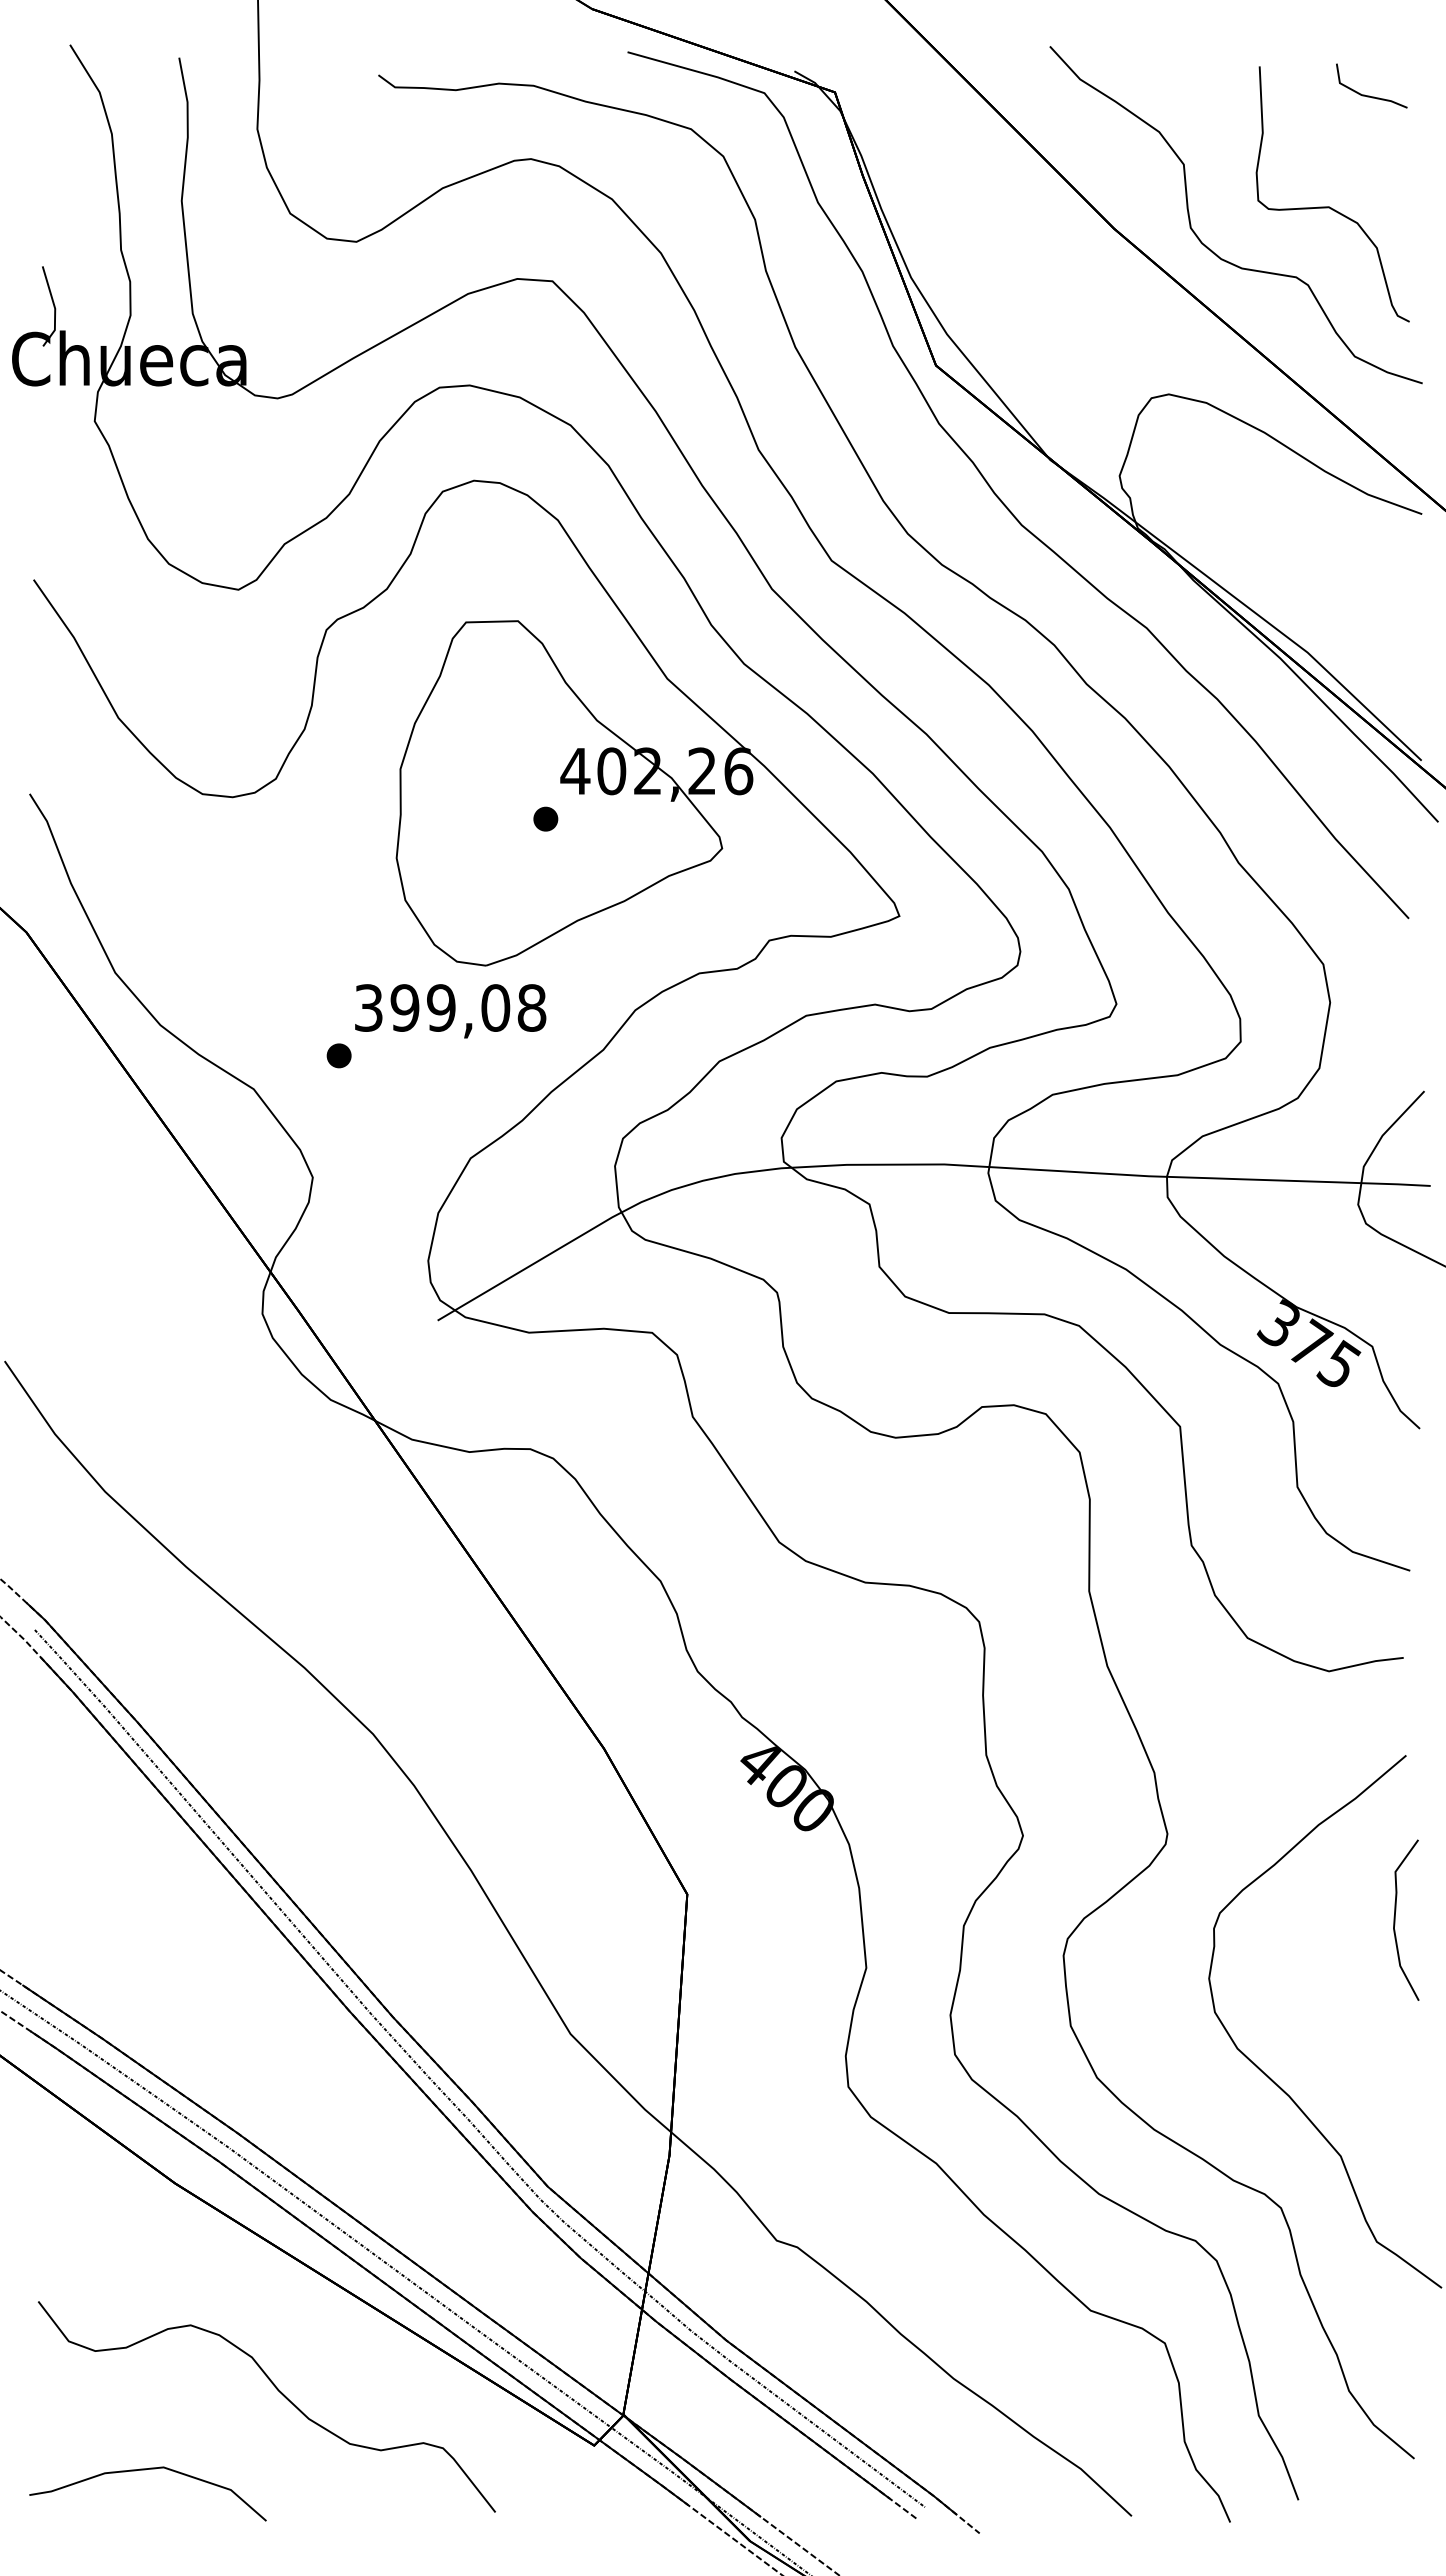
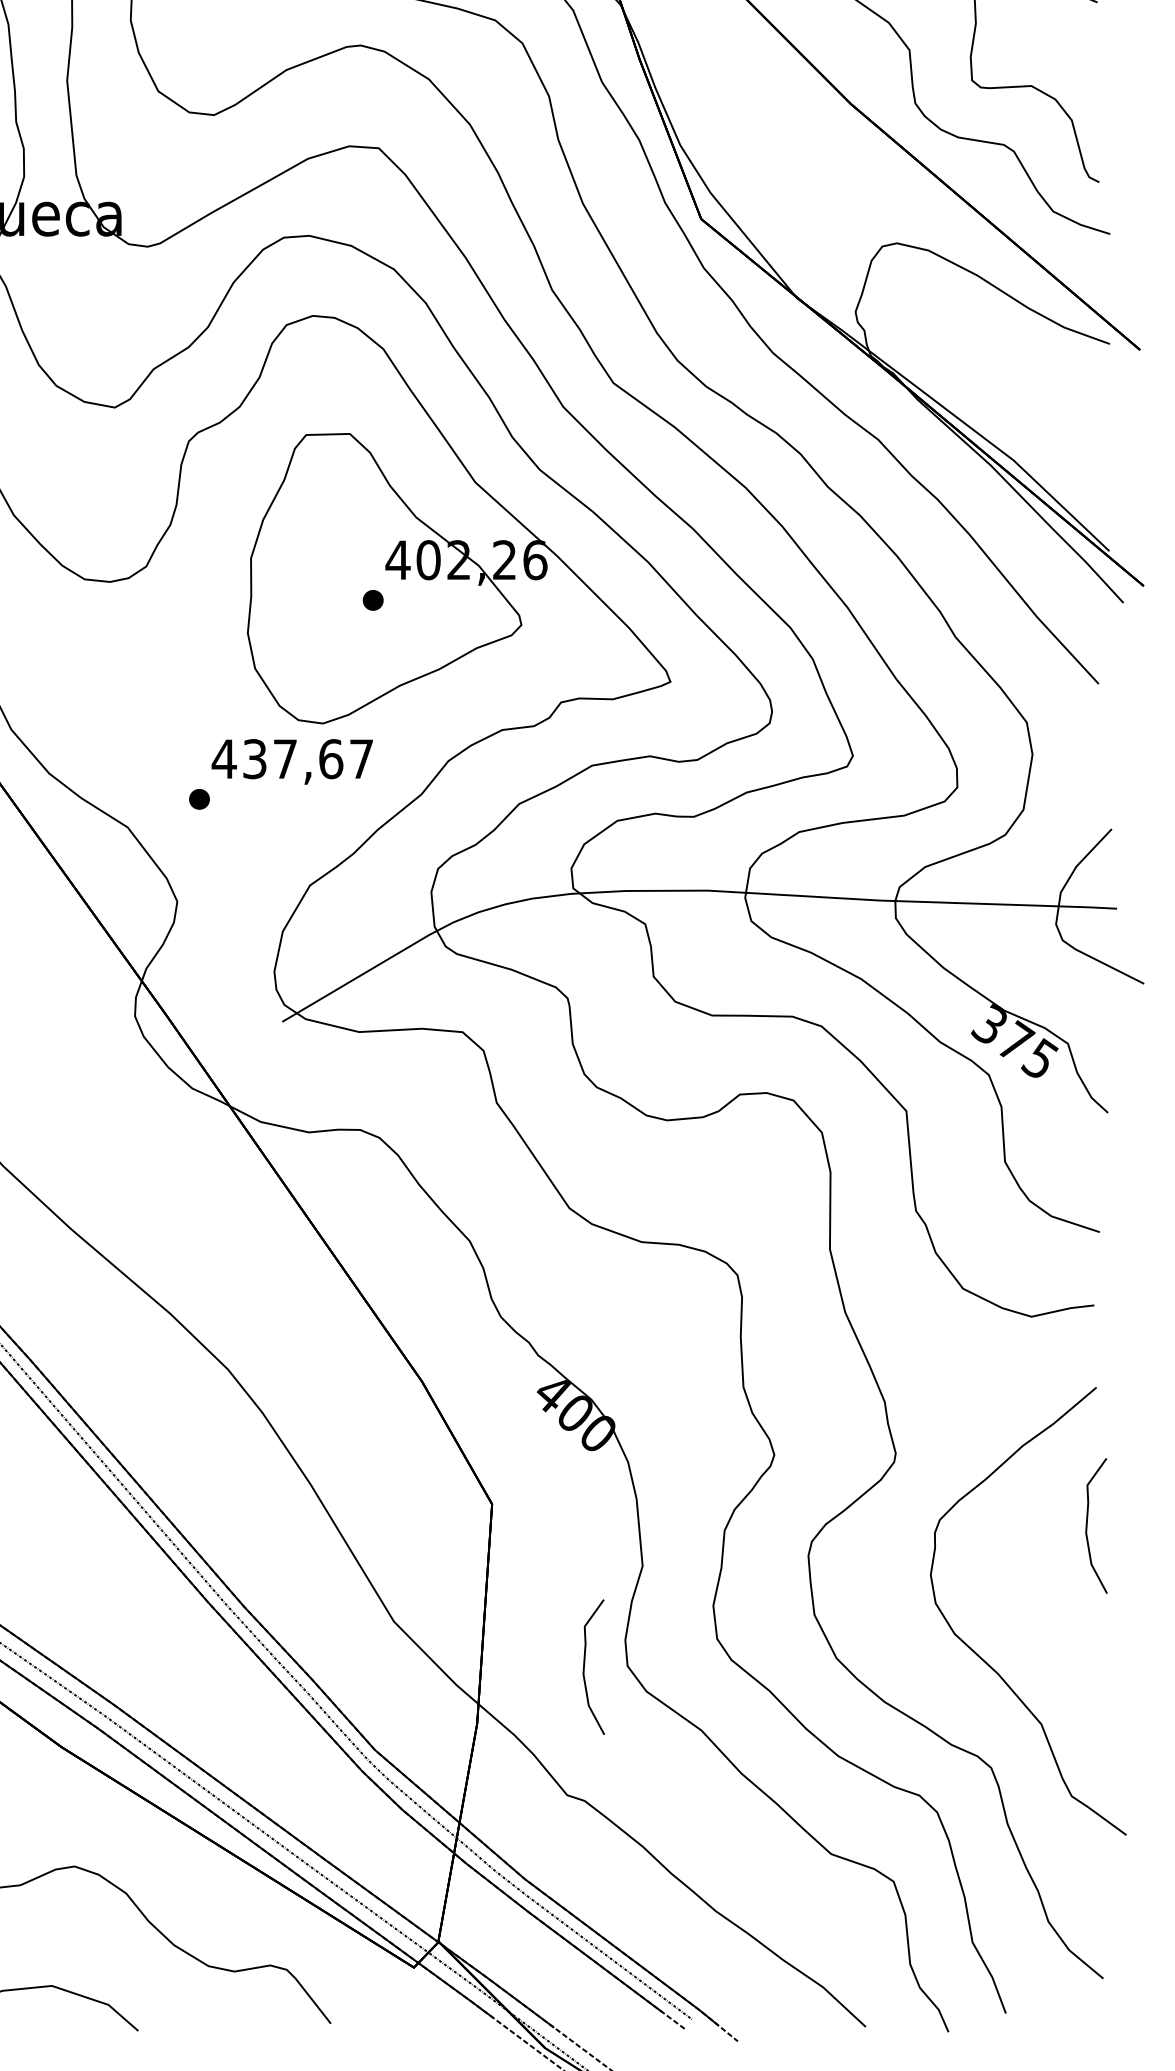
text: (449, 1007) -> (292, 758), 399,08 -> 437,67
curve: (797, 2087) -> (584, 1666), added

